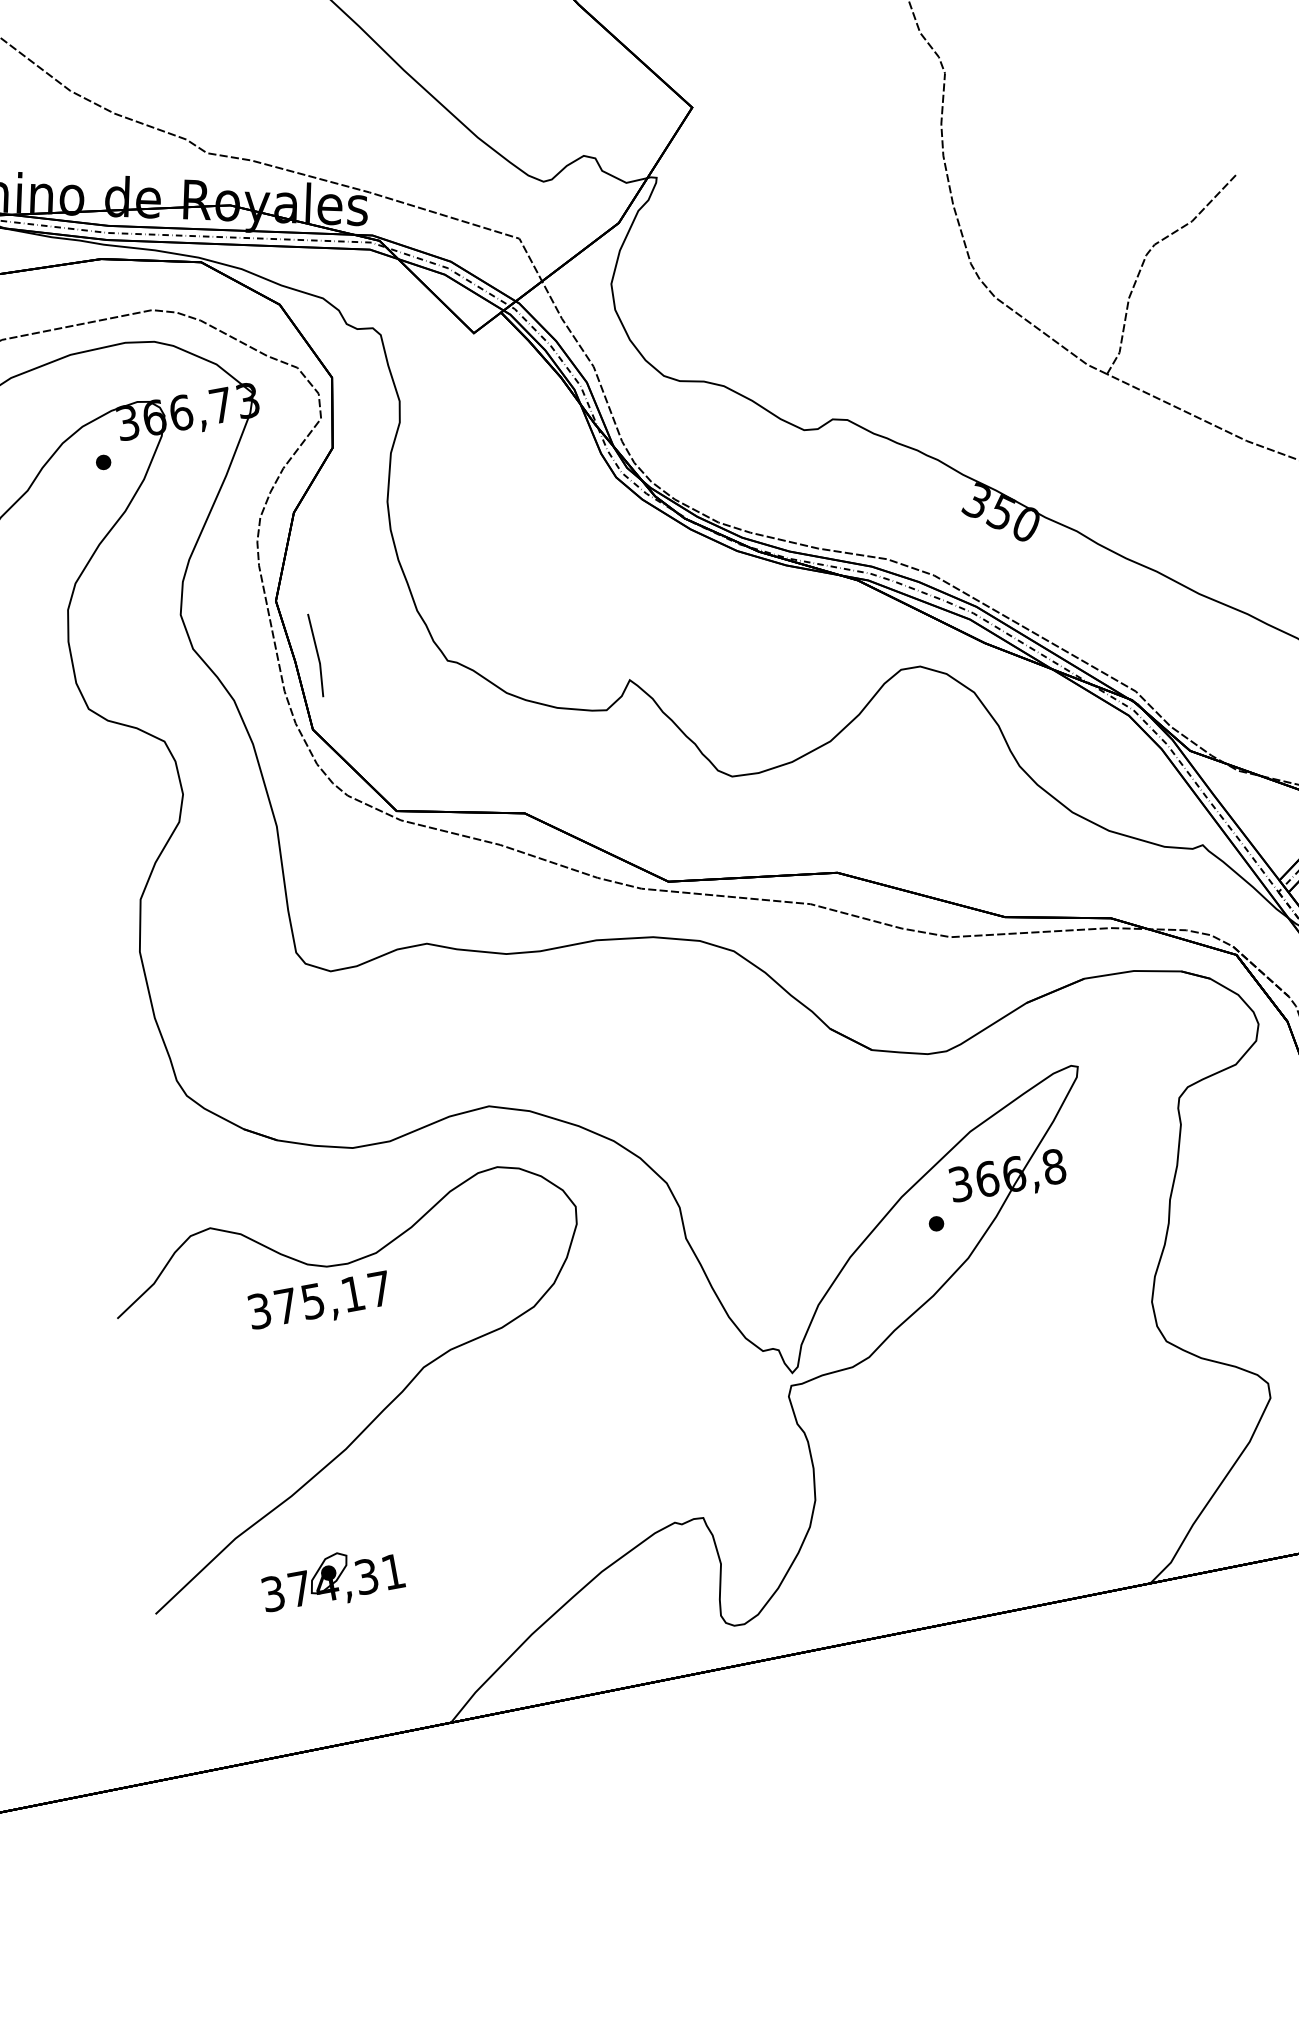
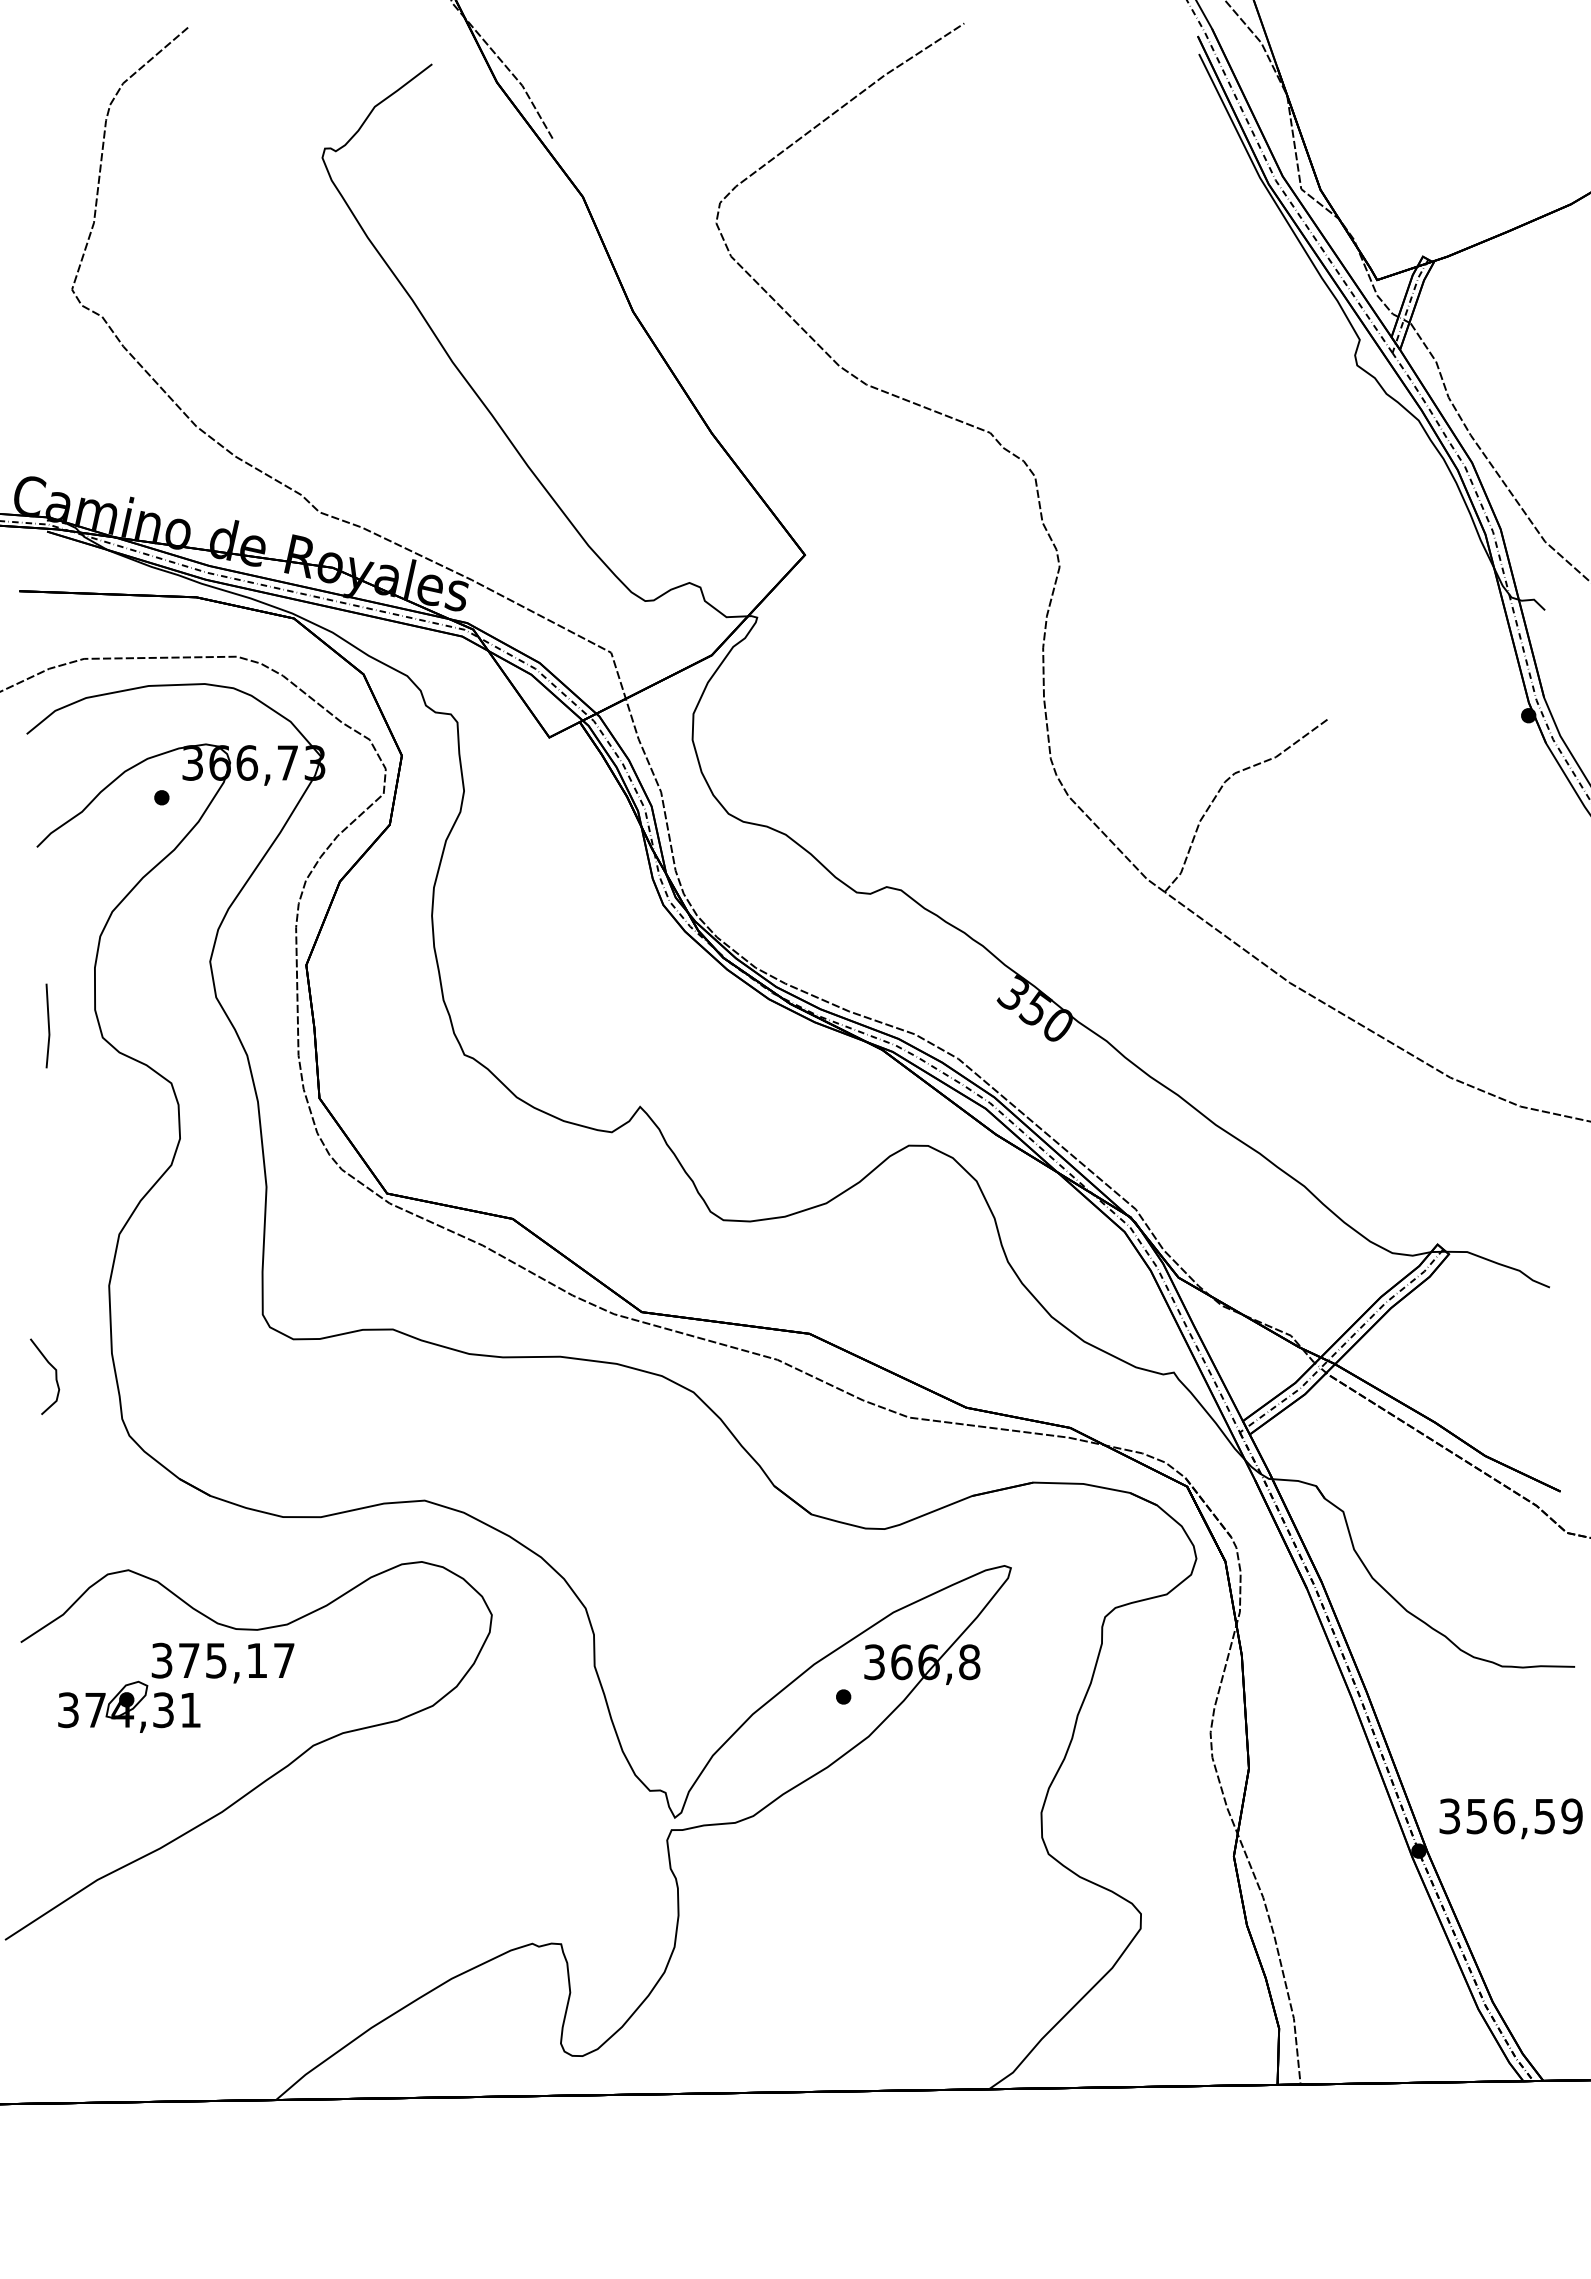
line: (317, 654) -> (48, 1025), moved
curve: (103, 1050) -> (55, 1376), added
part: (332, 1579) -> (129, 1706), moved

